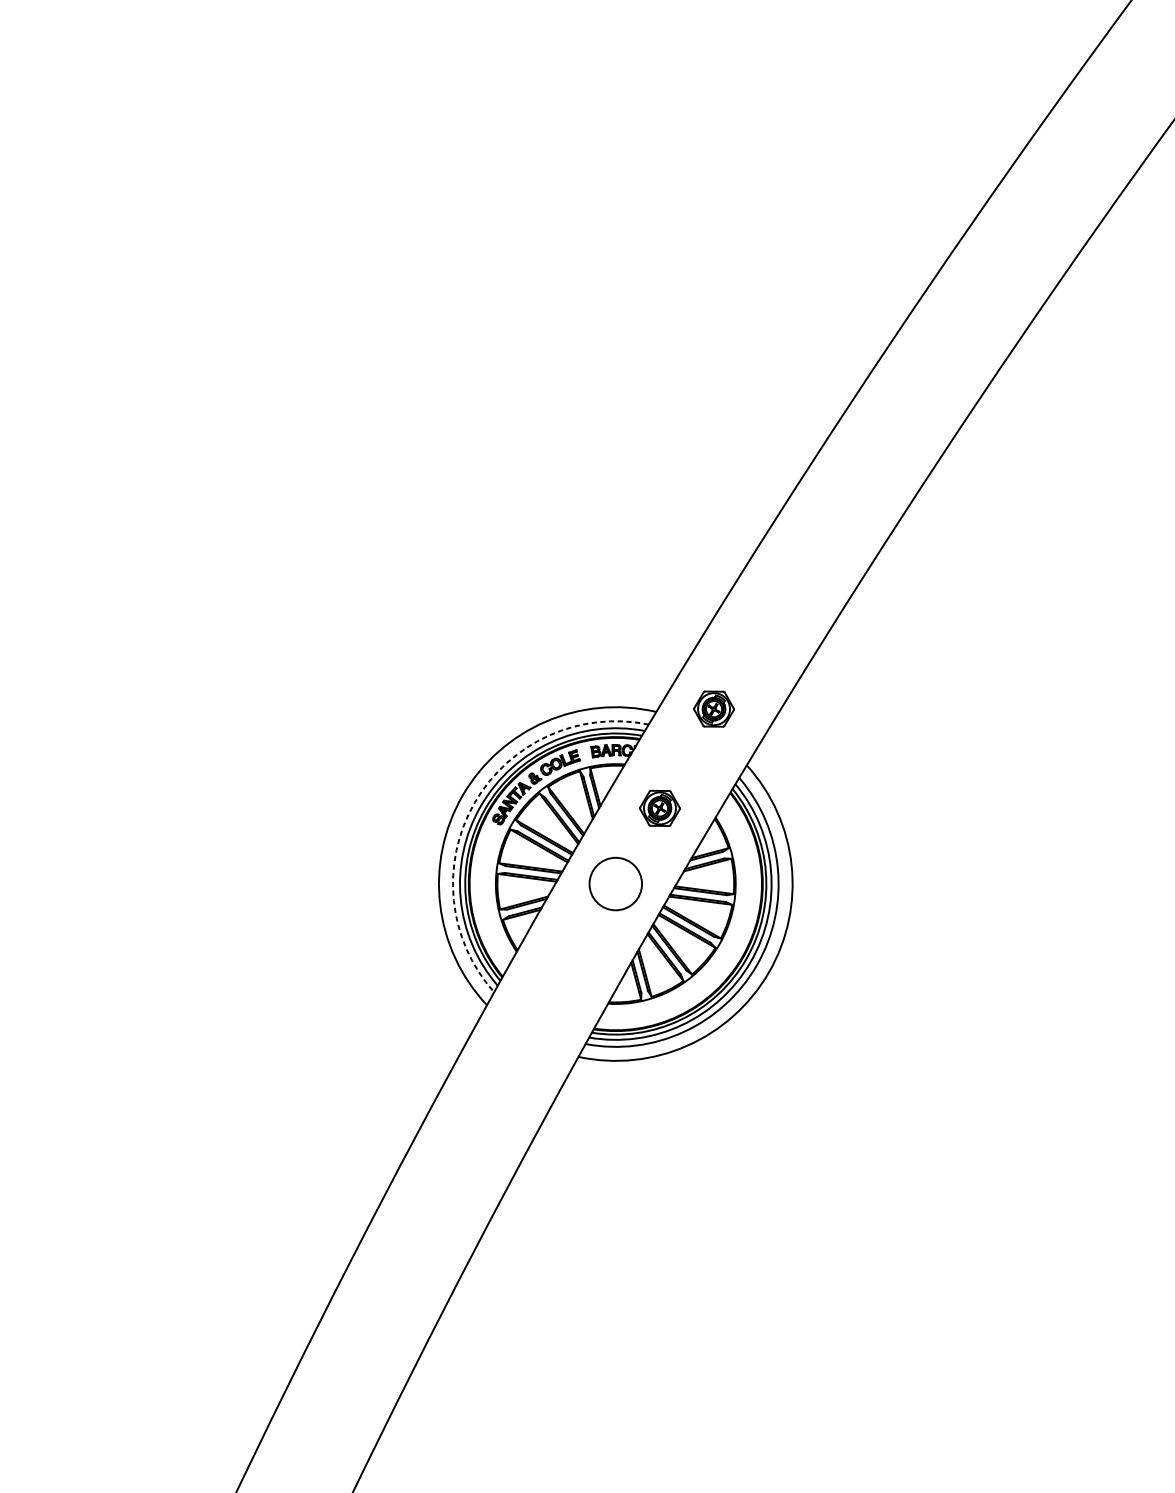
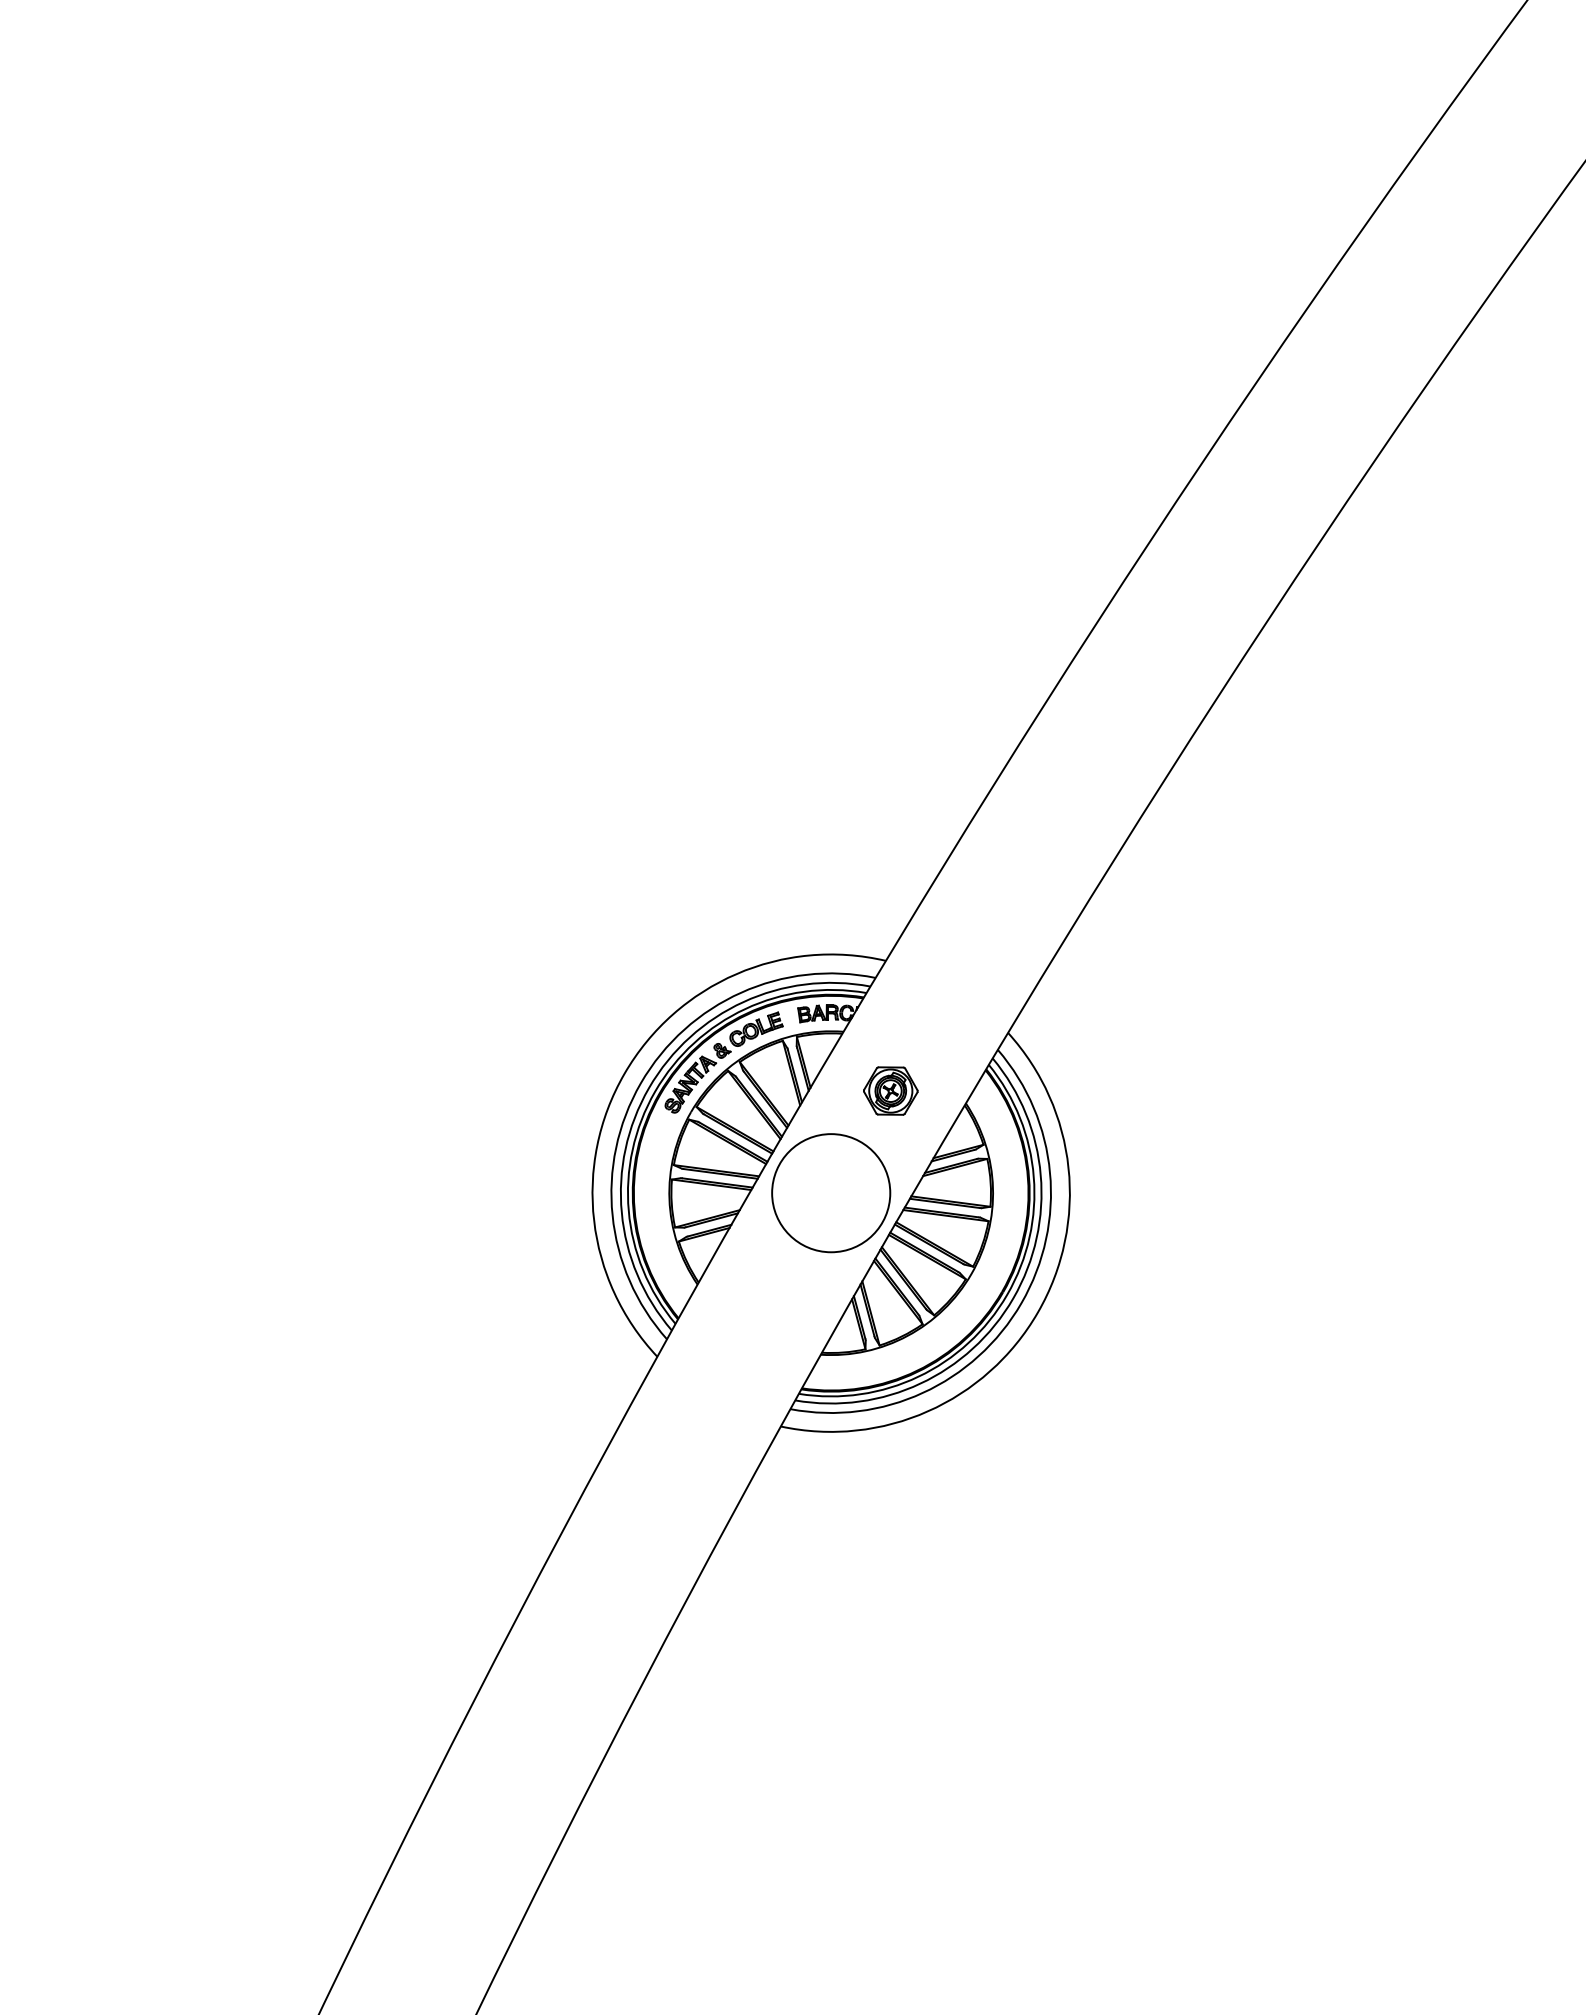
part: (713, 708) -> (963, 956), removed
arc: (474, 802) -> (640, 1083), dashed -> solid
circle: (616, 884) -> (831, 1193), size x1.67

